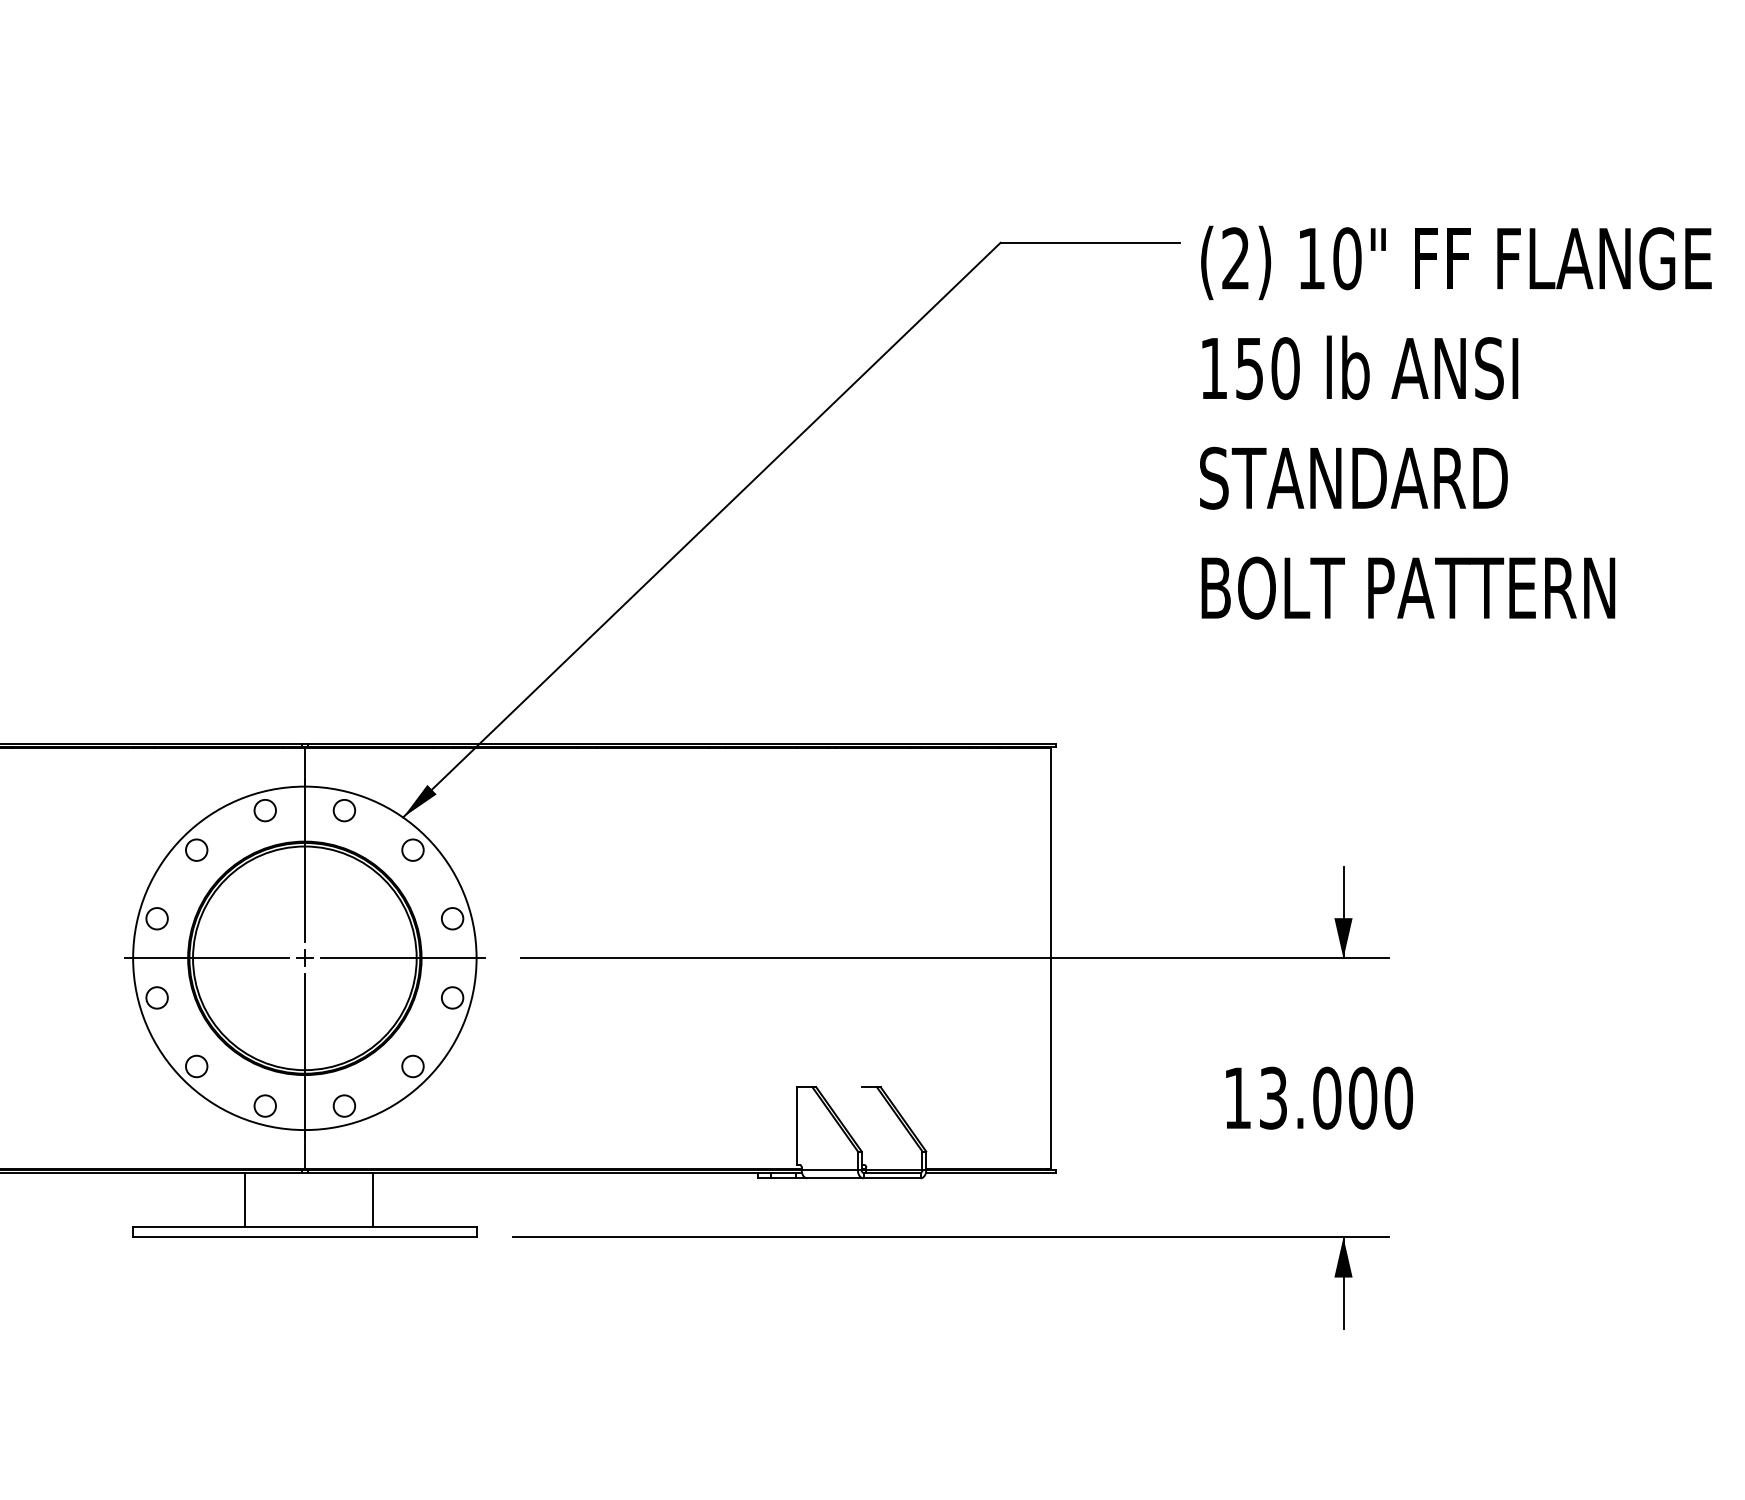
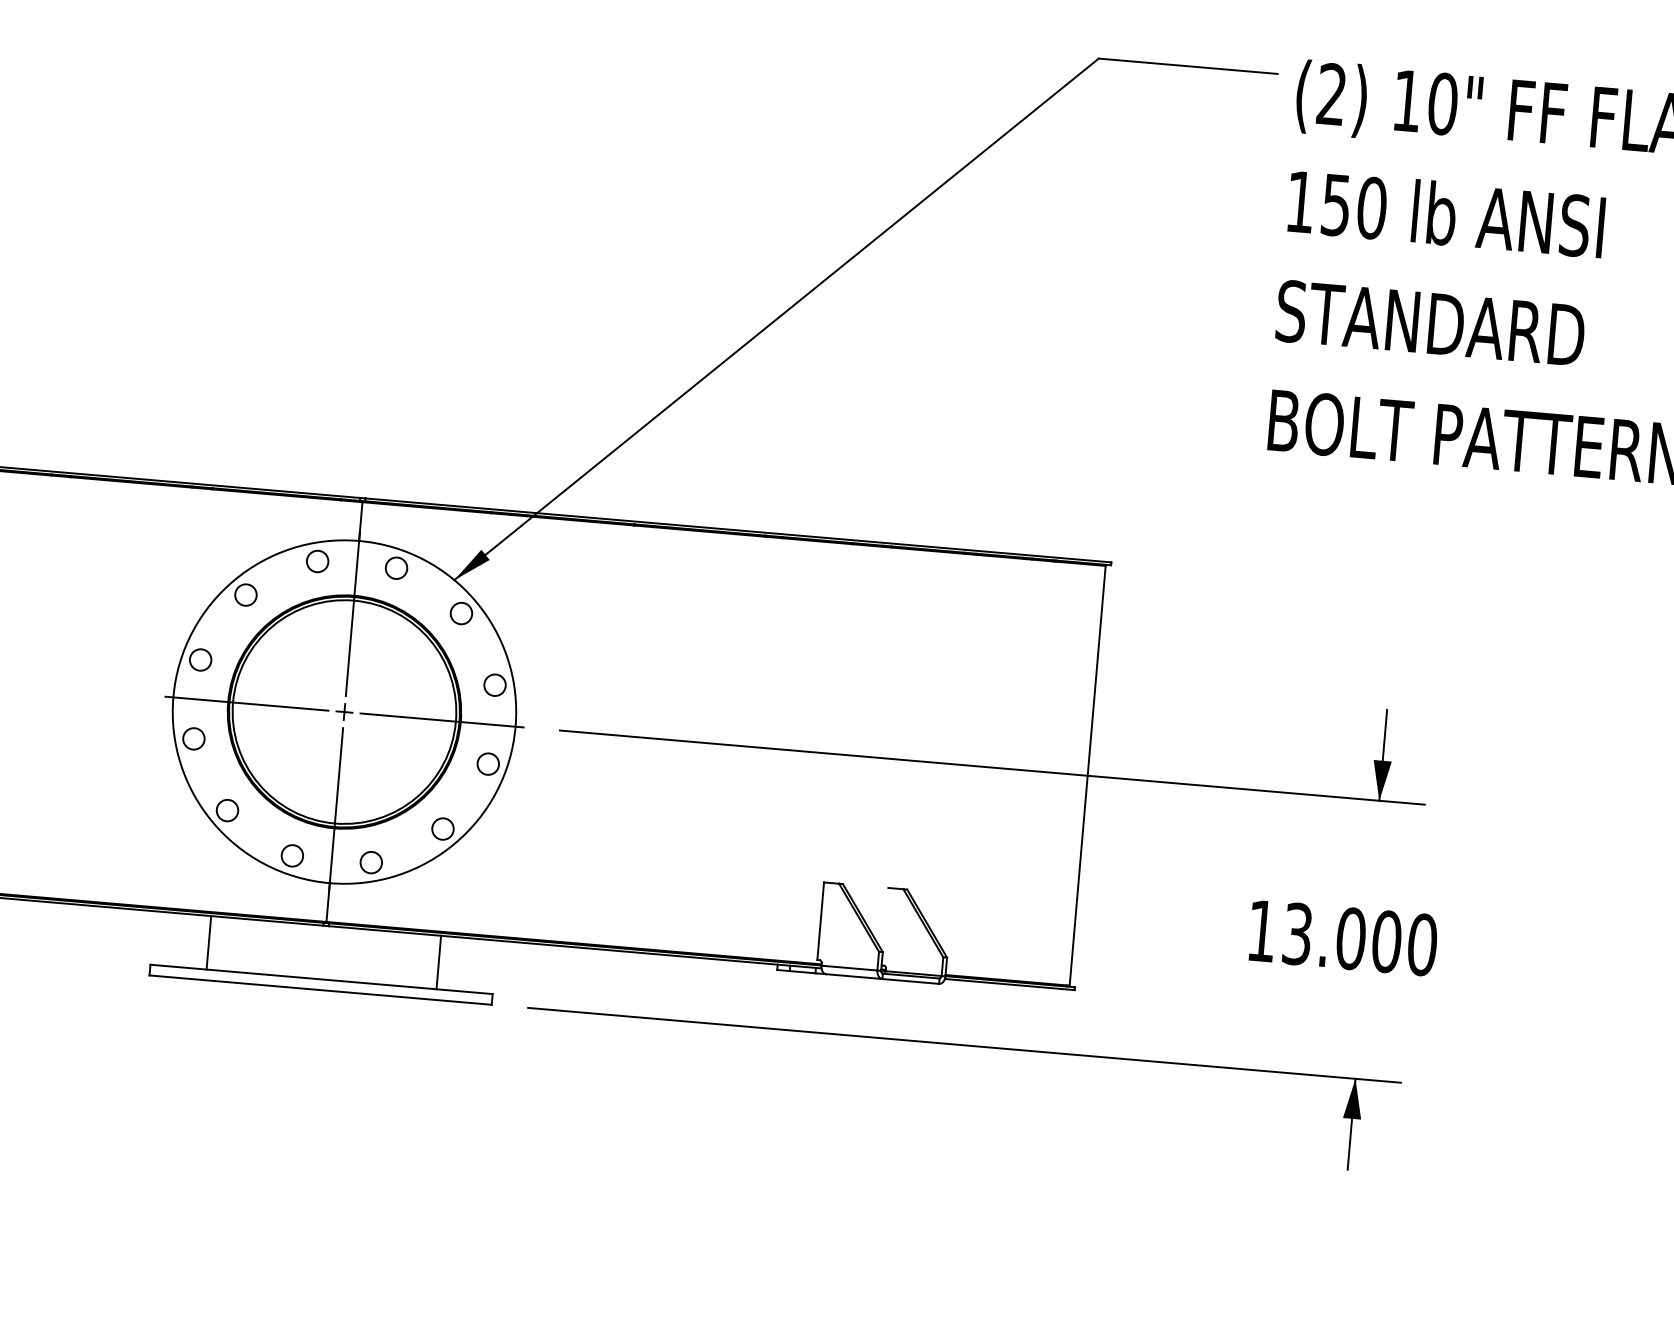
line: (245, 1199) -> (208, 942), moved
line: (373, 1199) -> (439, 962), moved

